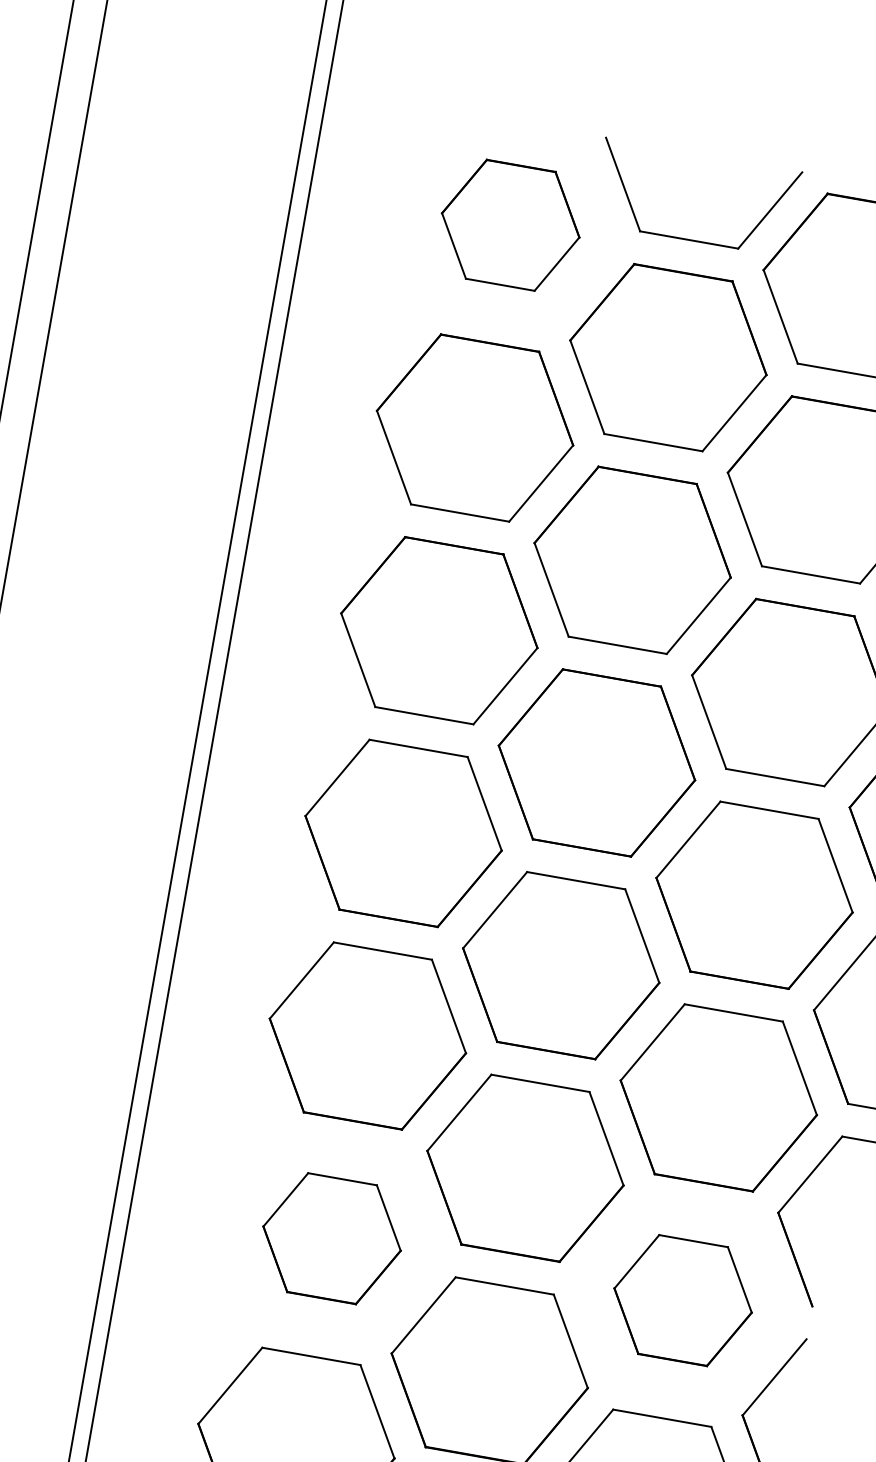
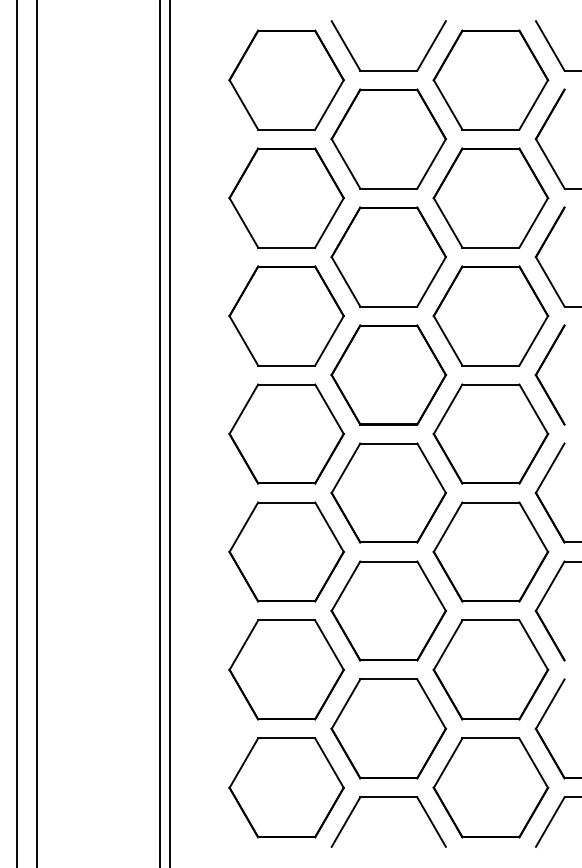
part: (510, 224) -> (286, 79), size x1.43
part: (332, 1237) -> (286, 669), size x1.43
part: (682, 1299) -> (490, 669), size x1.43

